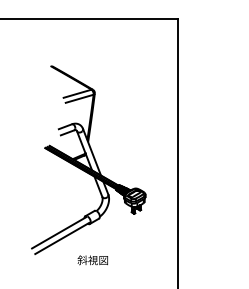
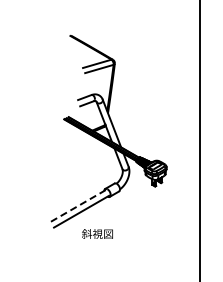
line: (58, 233) -> (77, 206), solid -> dashed
text: (92, 260) -> (97, 234), moved

